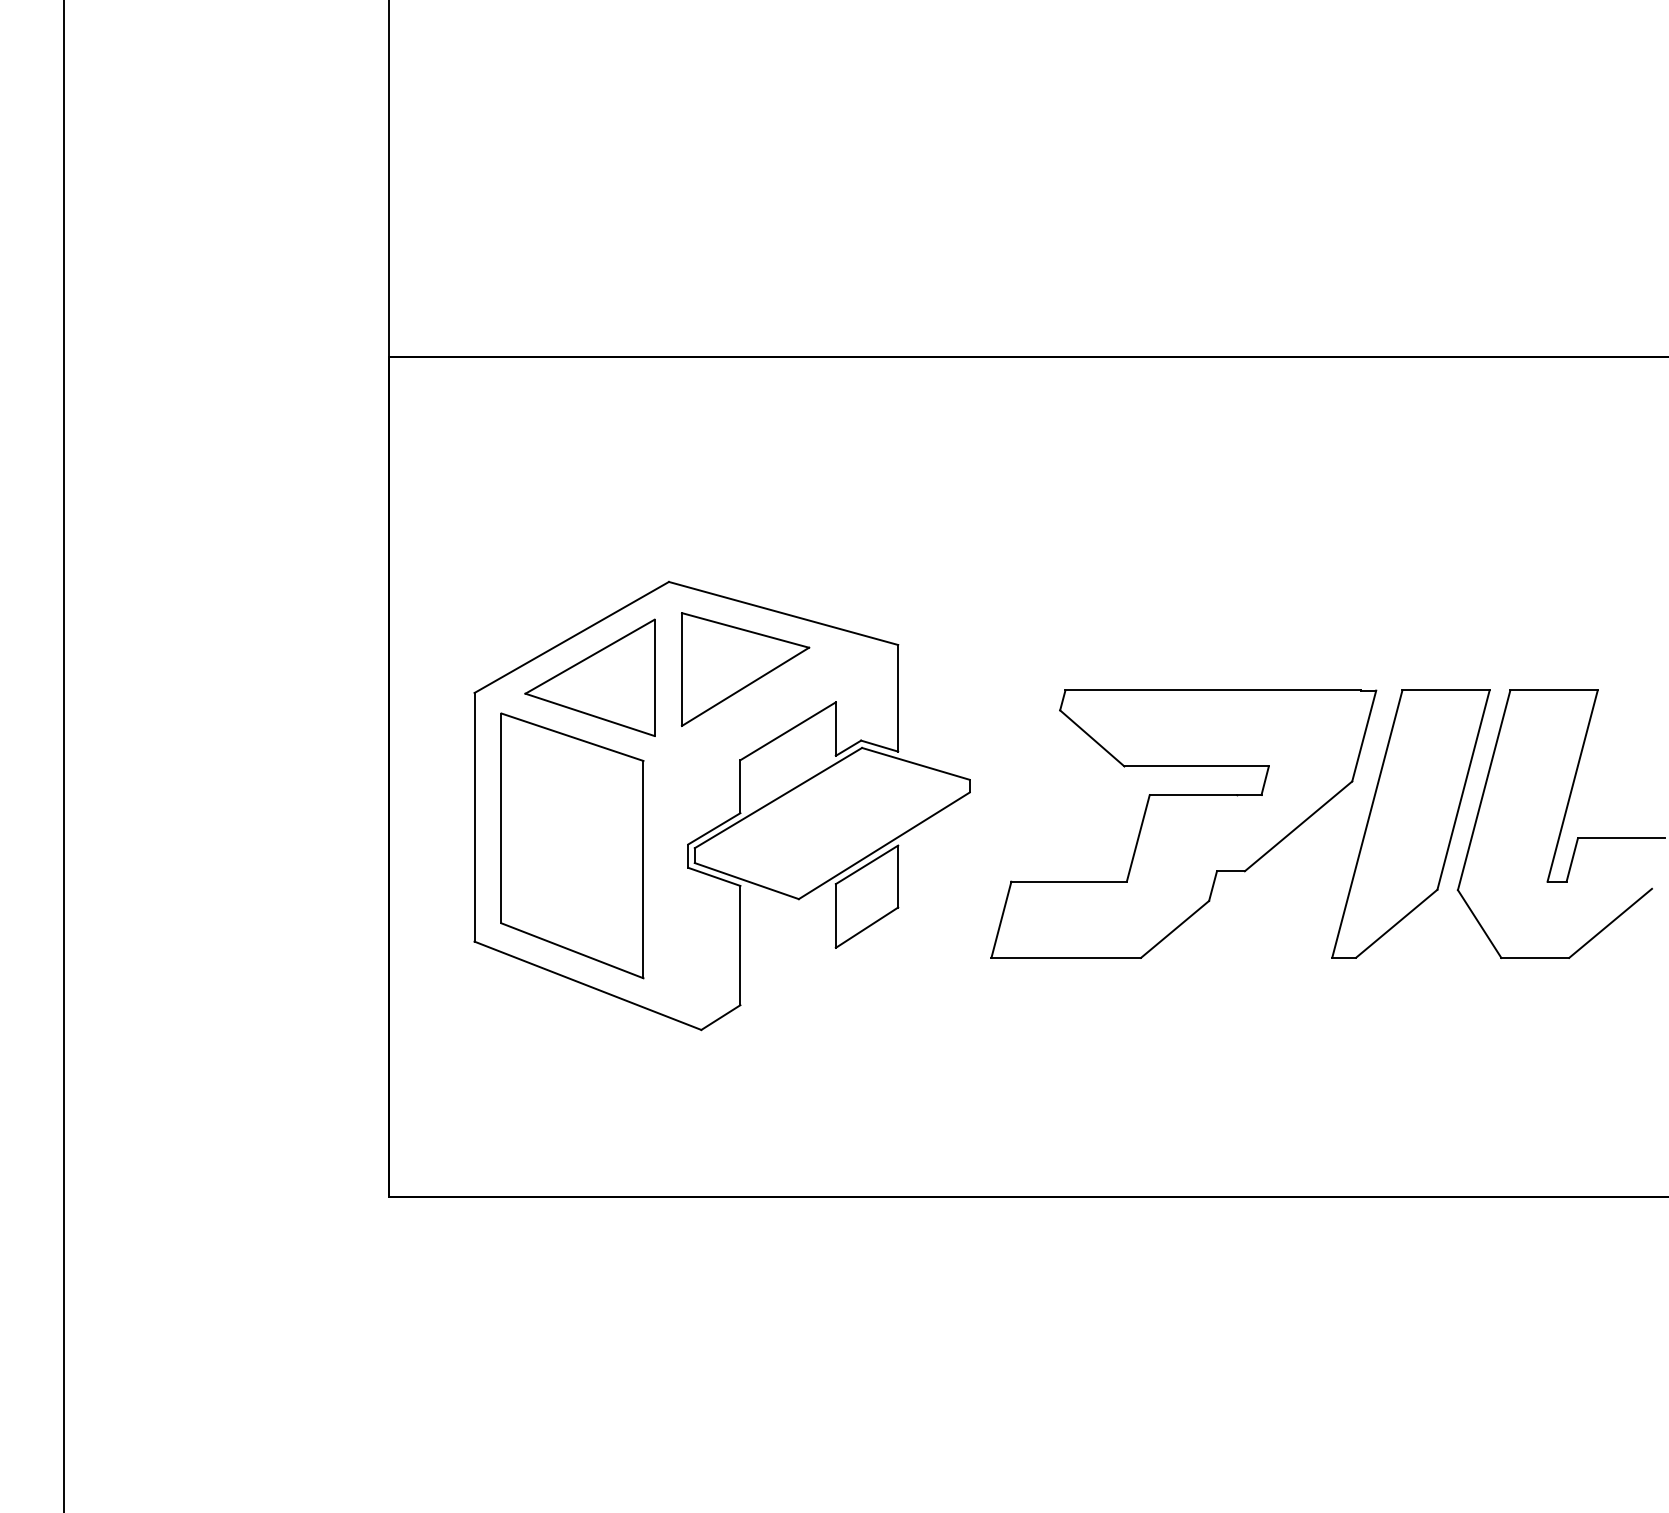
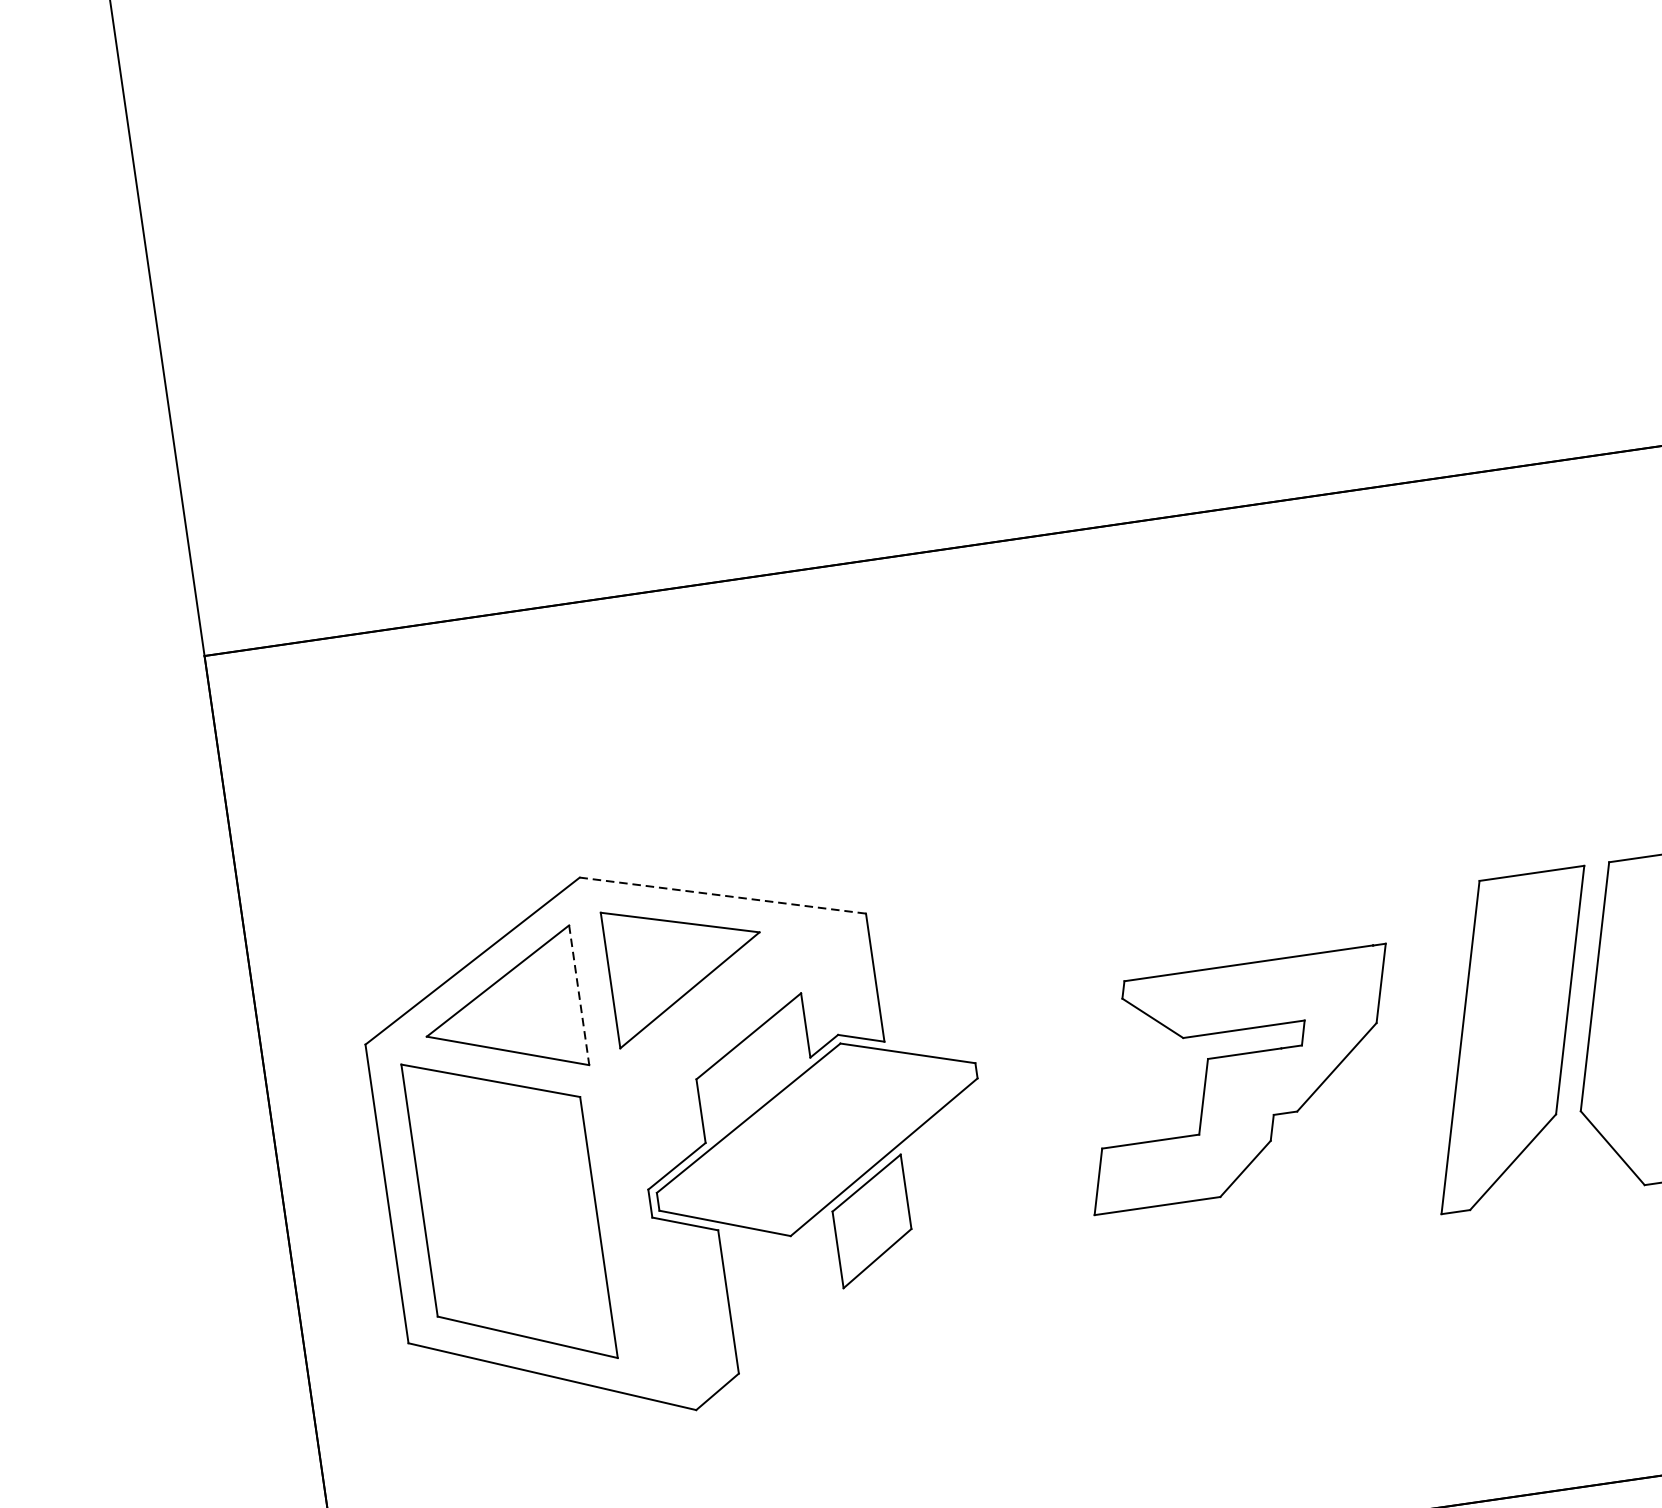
line: (783, 613) -> (722, 895), solid -> dashed
line: (654, 678) -> (579, 996), solid -> dashed
part: (1183, 823) -> (1239, 1078), size x0.7

